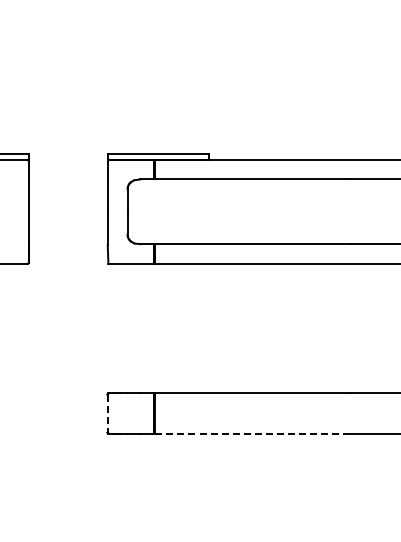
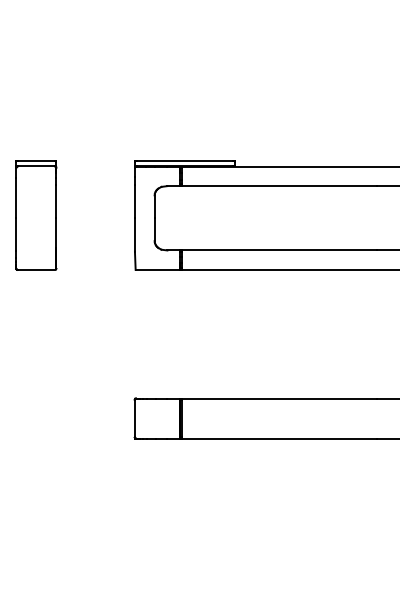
line: (107, 414) -> (134, 419), dashed -> solid
line: (253, 433) -> (279, 438), dashed -> solid

